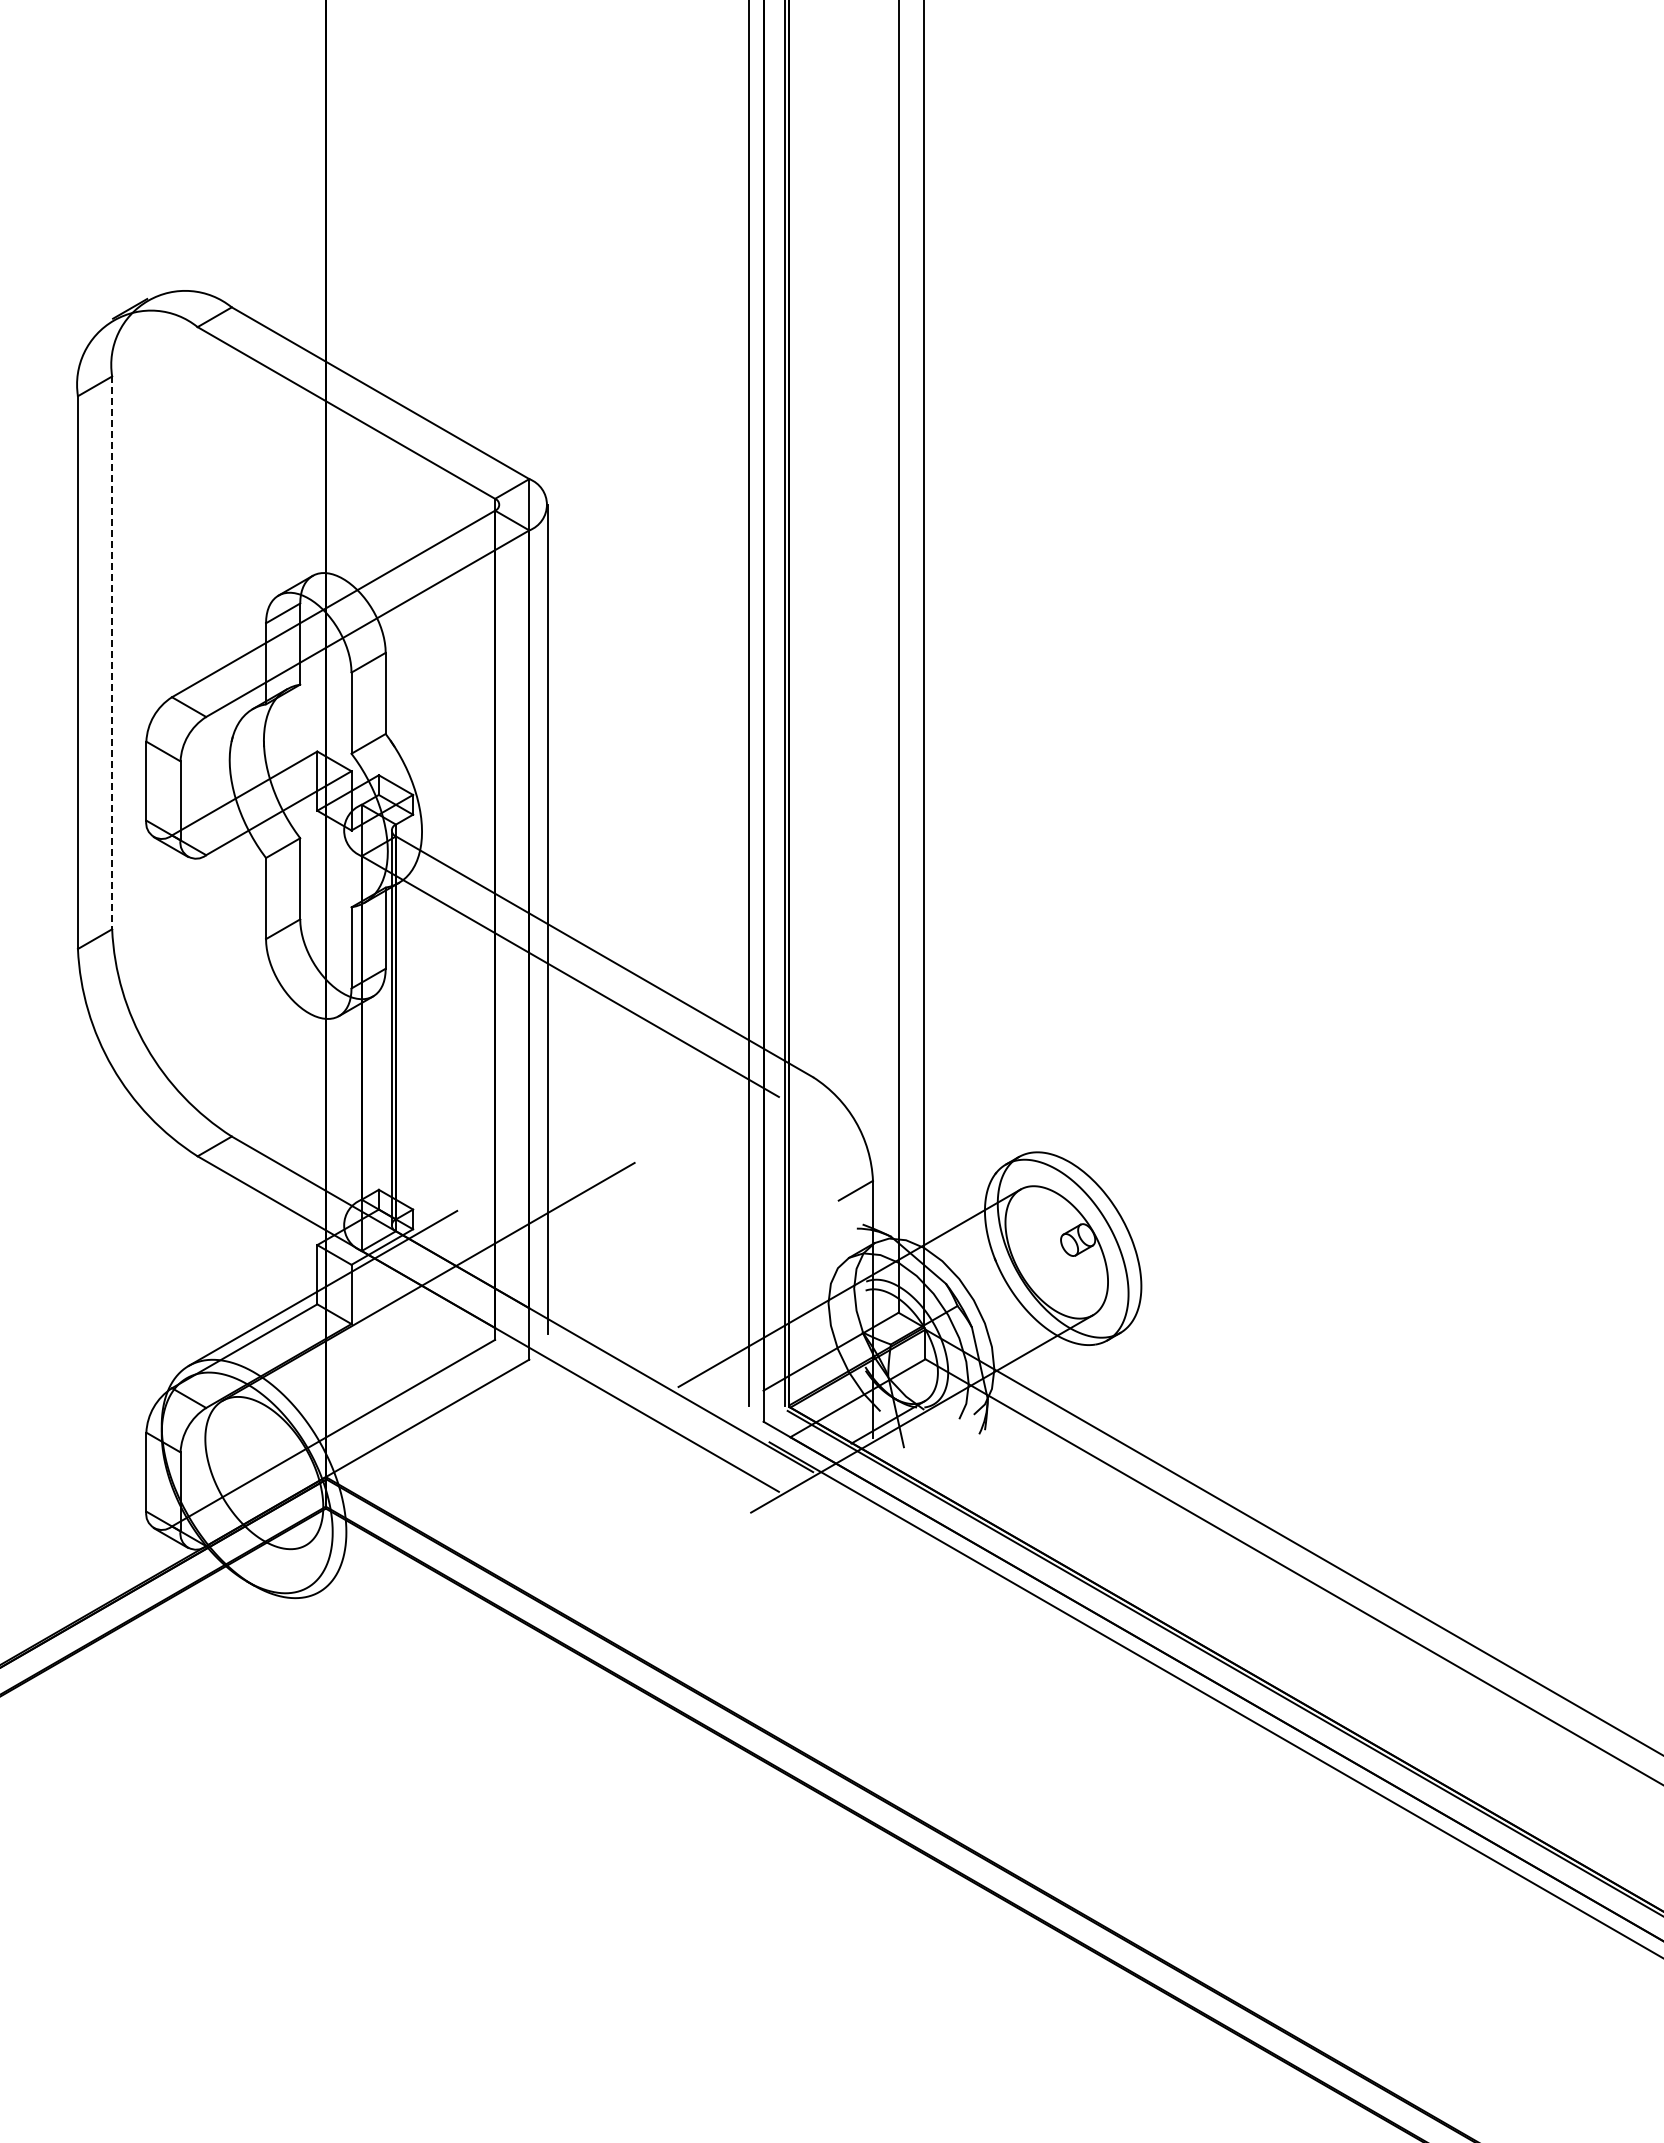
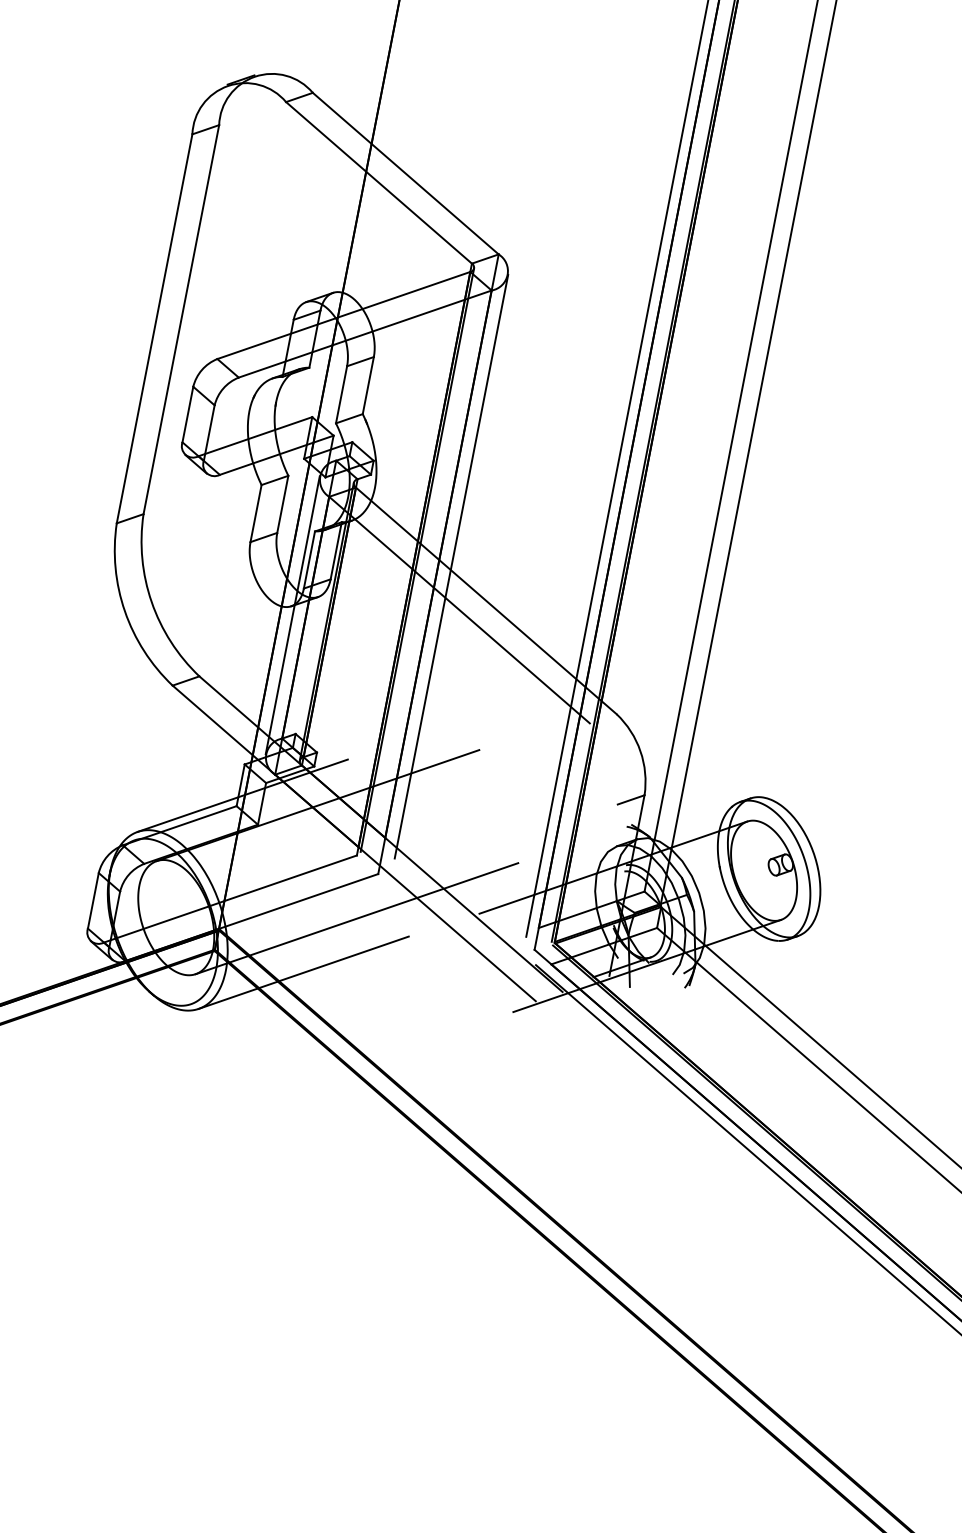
line: (112, 653) -> (181, 320), dashed -> solid
line: (499, 918) -> (417, 559), added
line: (343, 1027) -> (292, 614), added
line: (512, 1426) -> (357, 918), added
line: (453, 1514) -> (303, 972), added

